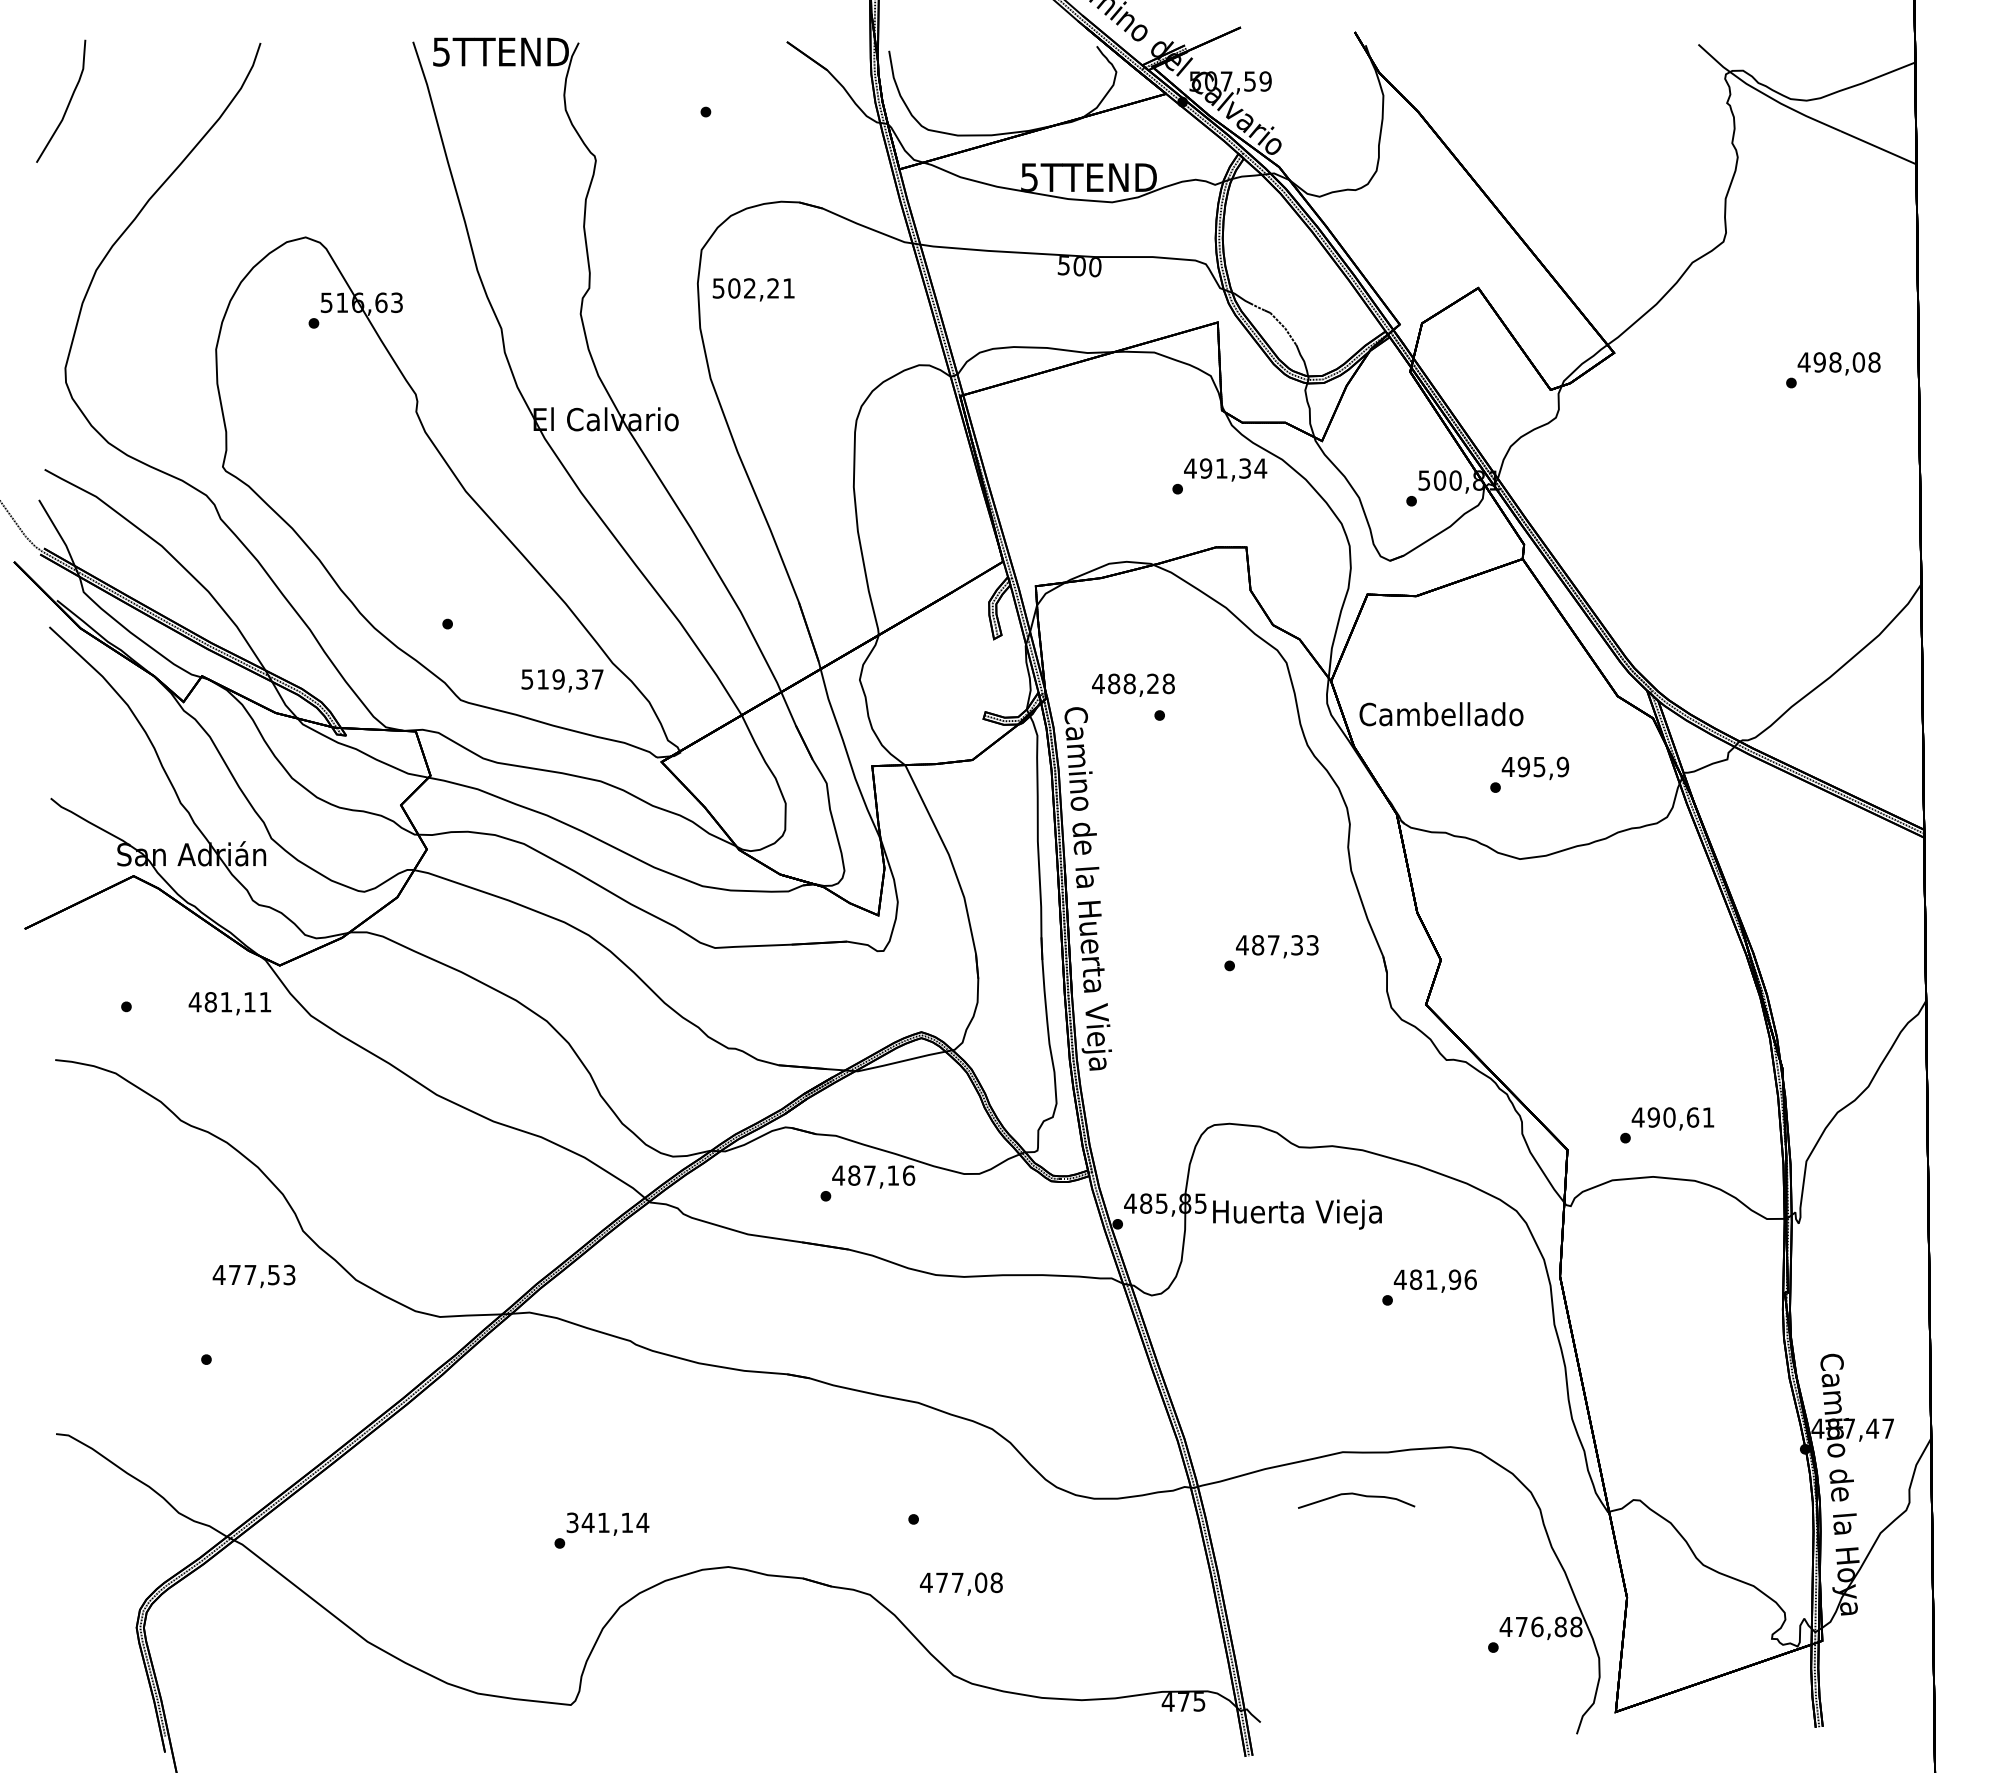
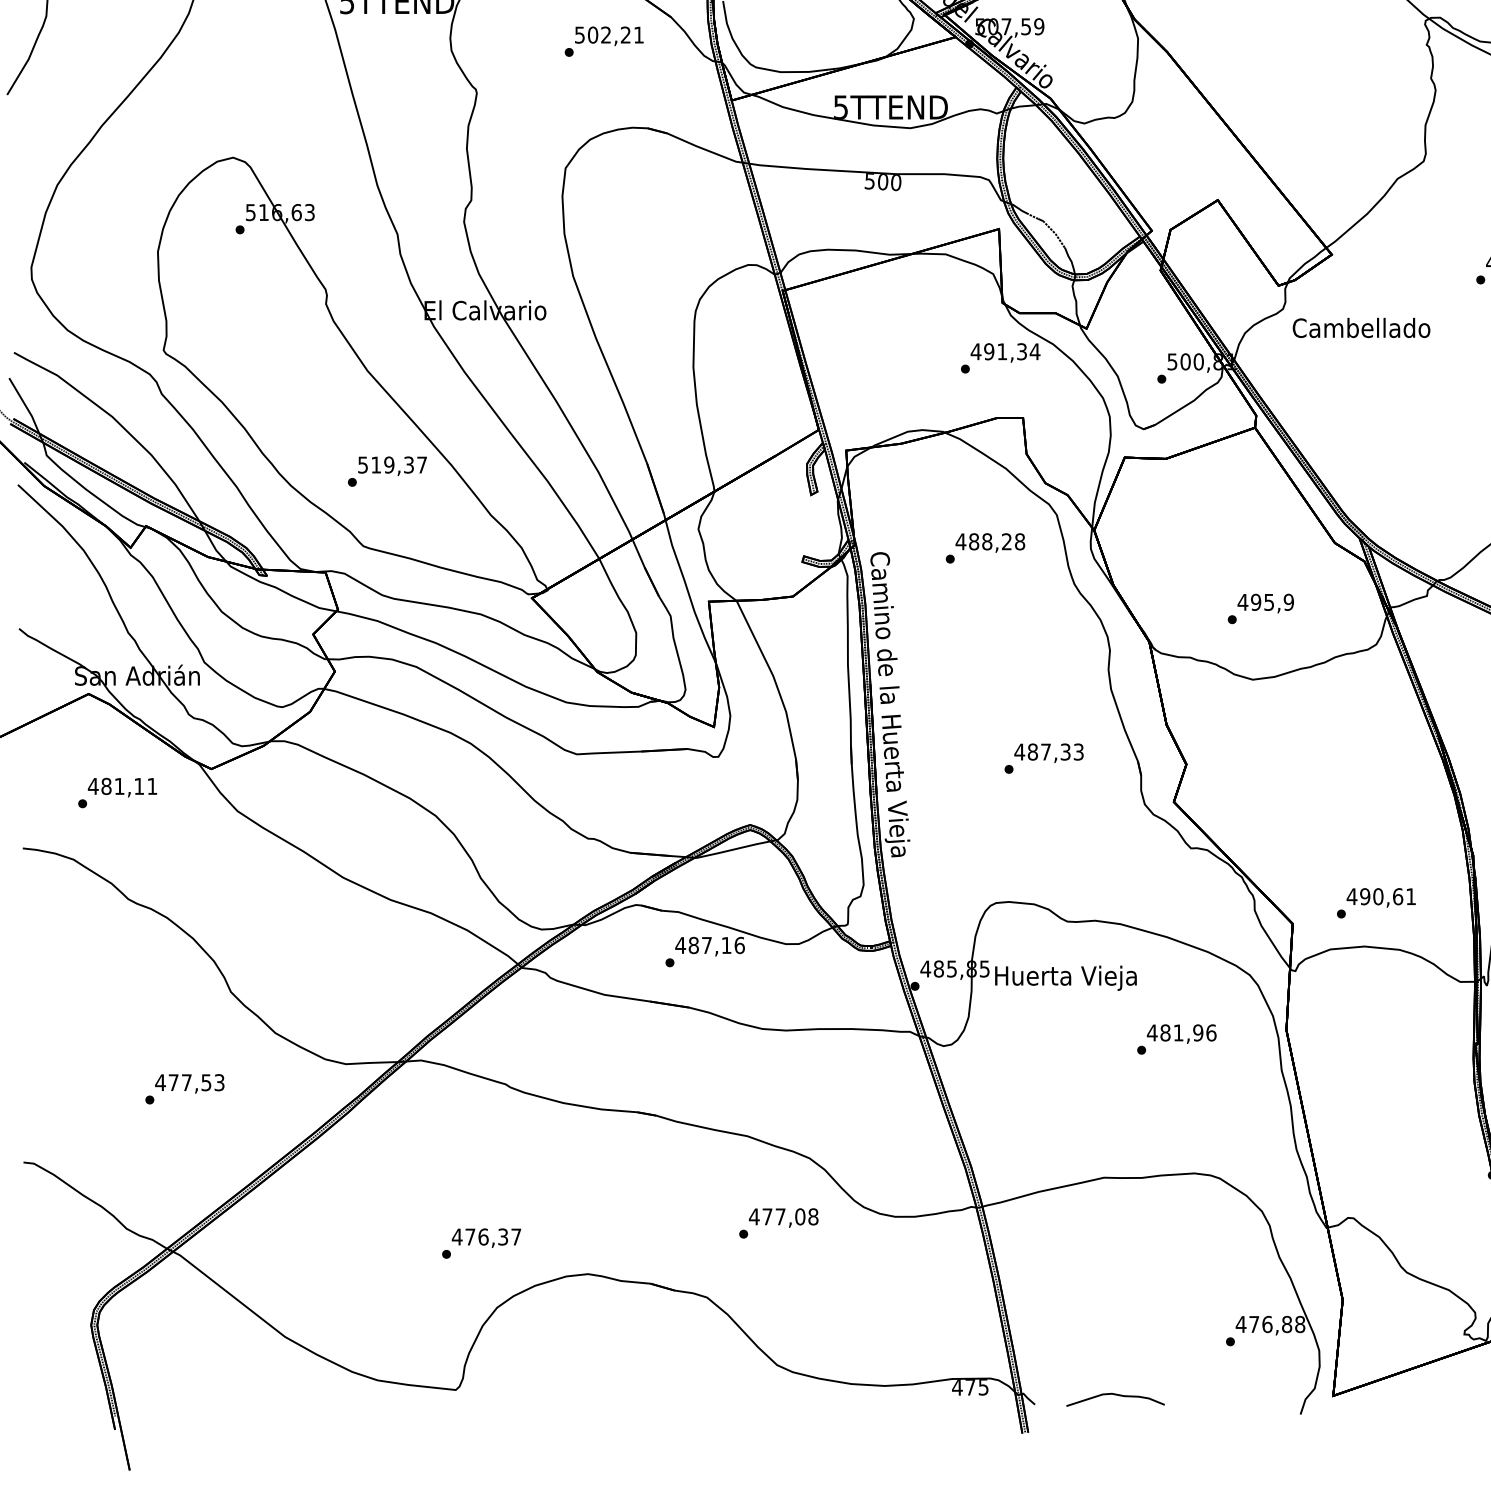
text: (753, 289) -> (609, 35), moved
text: (562, 680) -> (392, 465), moved
text: (1133, 684) -> (990, 542), moved
text: (1441, 714) -> (1361, 328), moved
text: (229, 1003) -> (122, 787), moved
text: (253, 1276) -> (189, 1083), moved
curve: (1356, 1495) -> (1115, 1395), moved
text: (607, 1522) -> (486, 1236), 341,14 -> 476,37
text: (961, 1583) -> (783, 1217), moved

